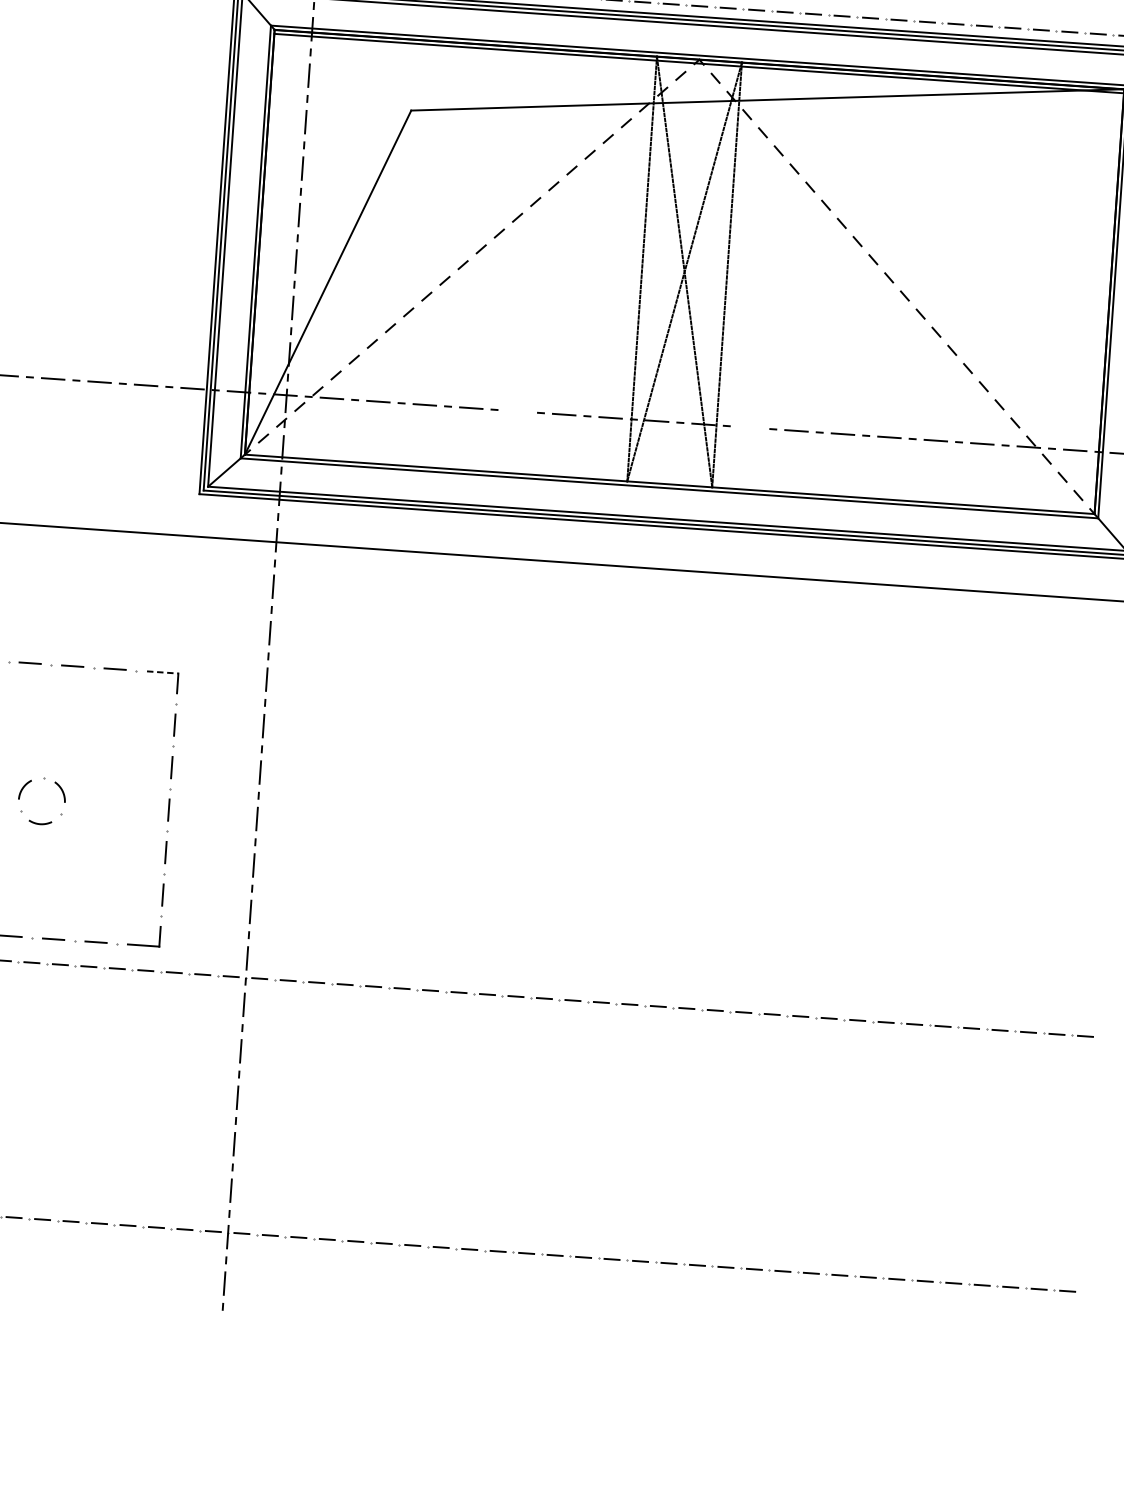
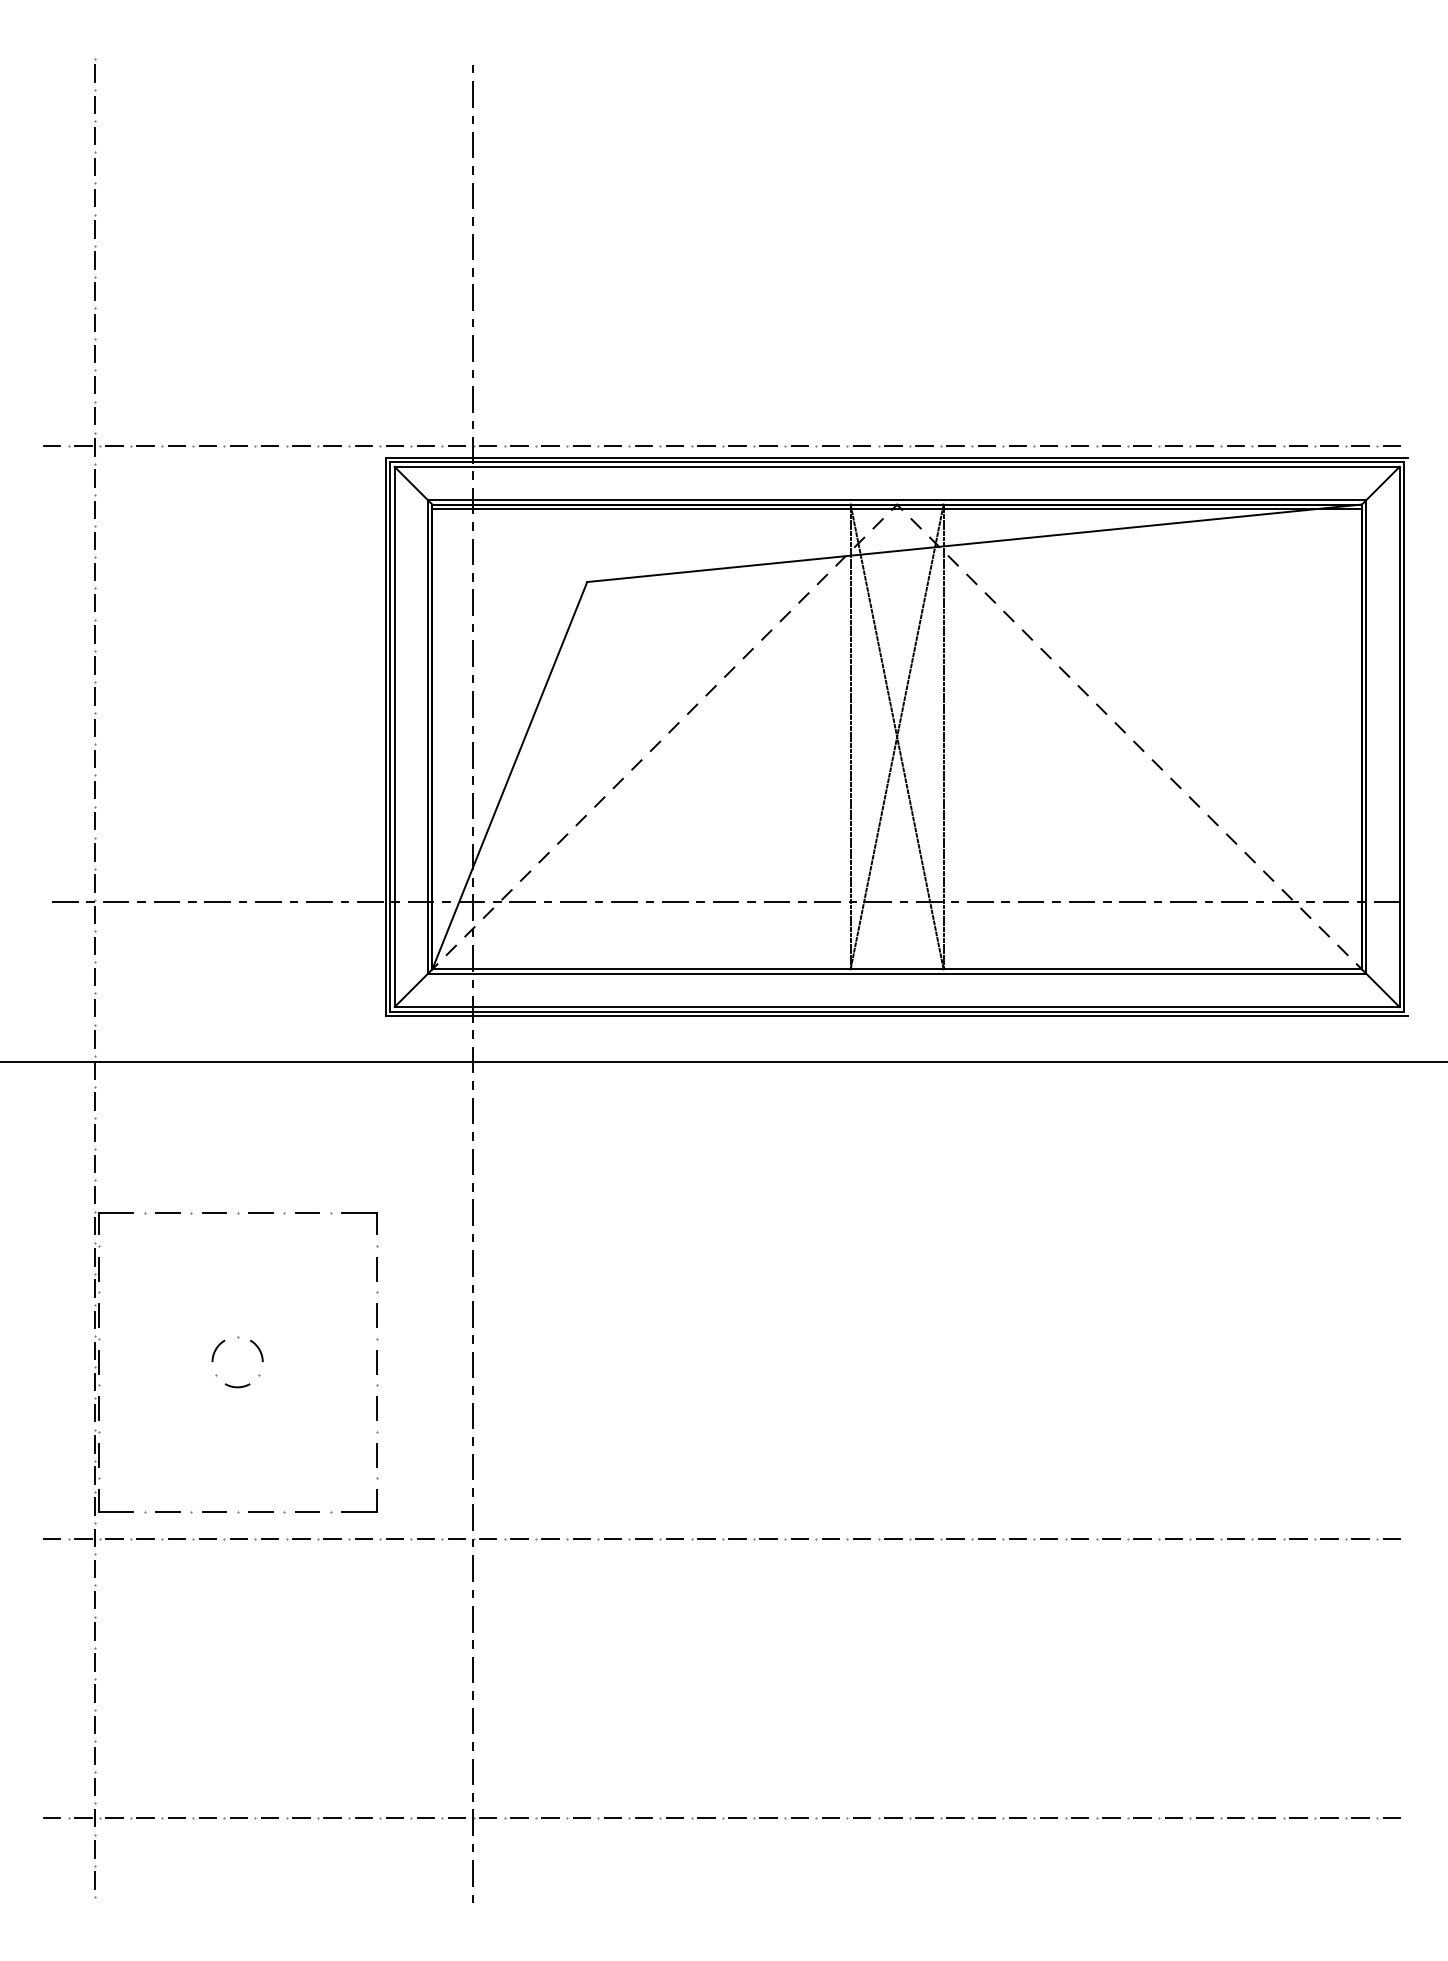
line: (517, 411) -> (725, 901), added
line: (749, 427) -> (979, 901), added
line: (162, 672) -> (359, 1212), dashed -> solid

